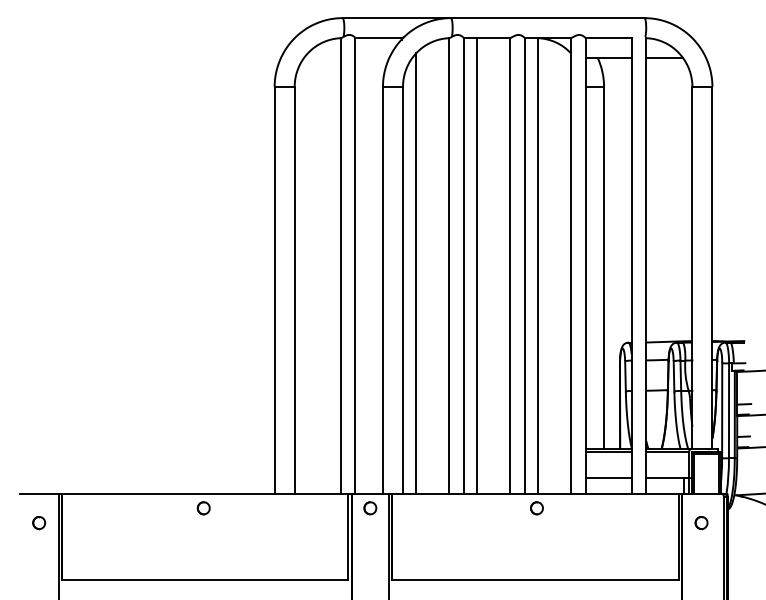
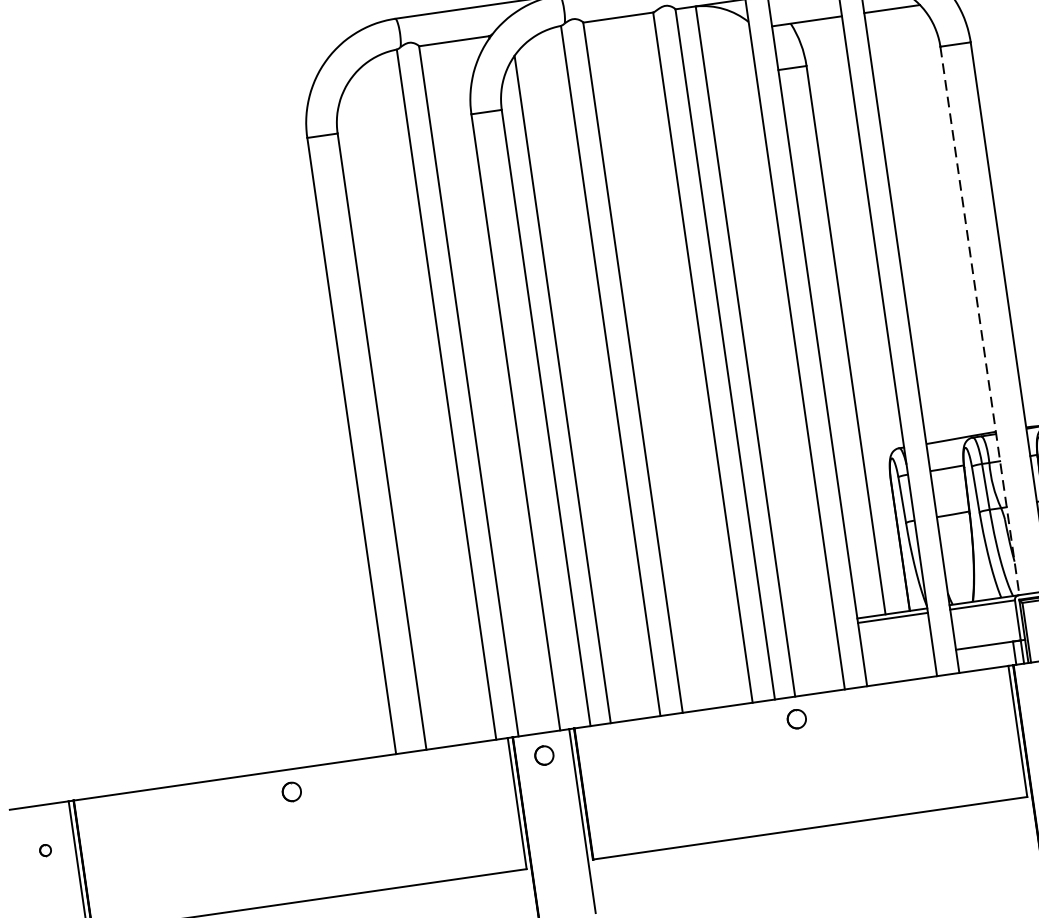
line: (477, 265) -> (653, 364), removed
line: (692, 267) -> (979, 320), solid -> dashed
line: (608, 478) -> (898, 658), removed
part: (38, 523) -> (44, 851), size x0.6

